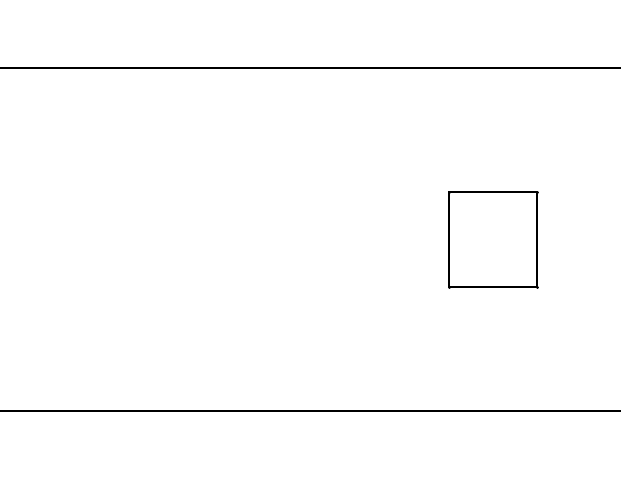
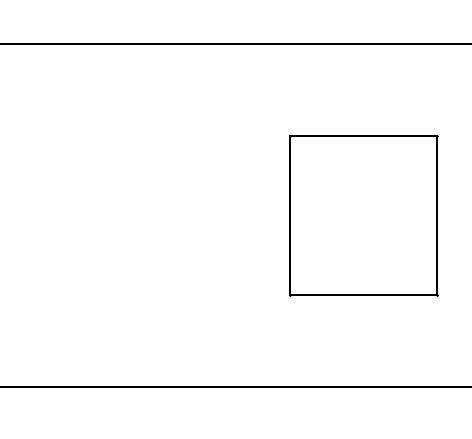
part: (492, 239) -> (363, 215), size x1.67

